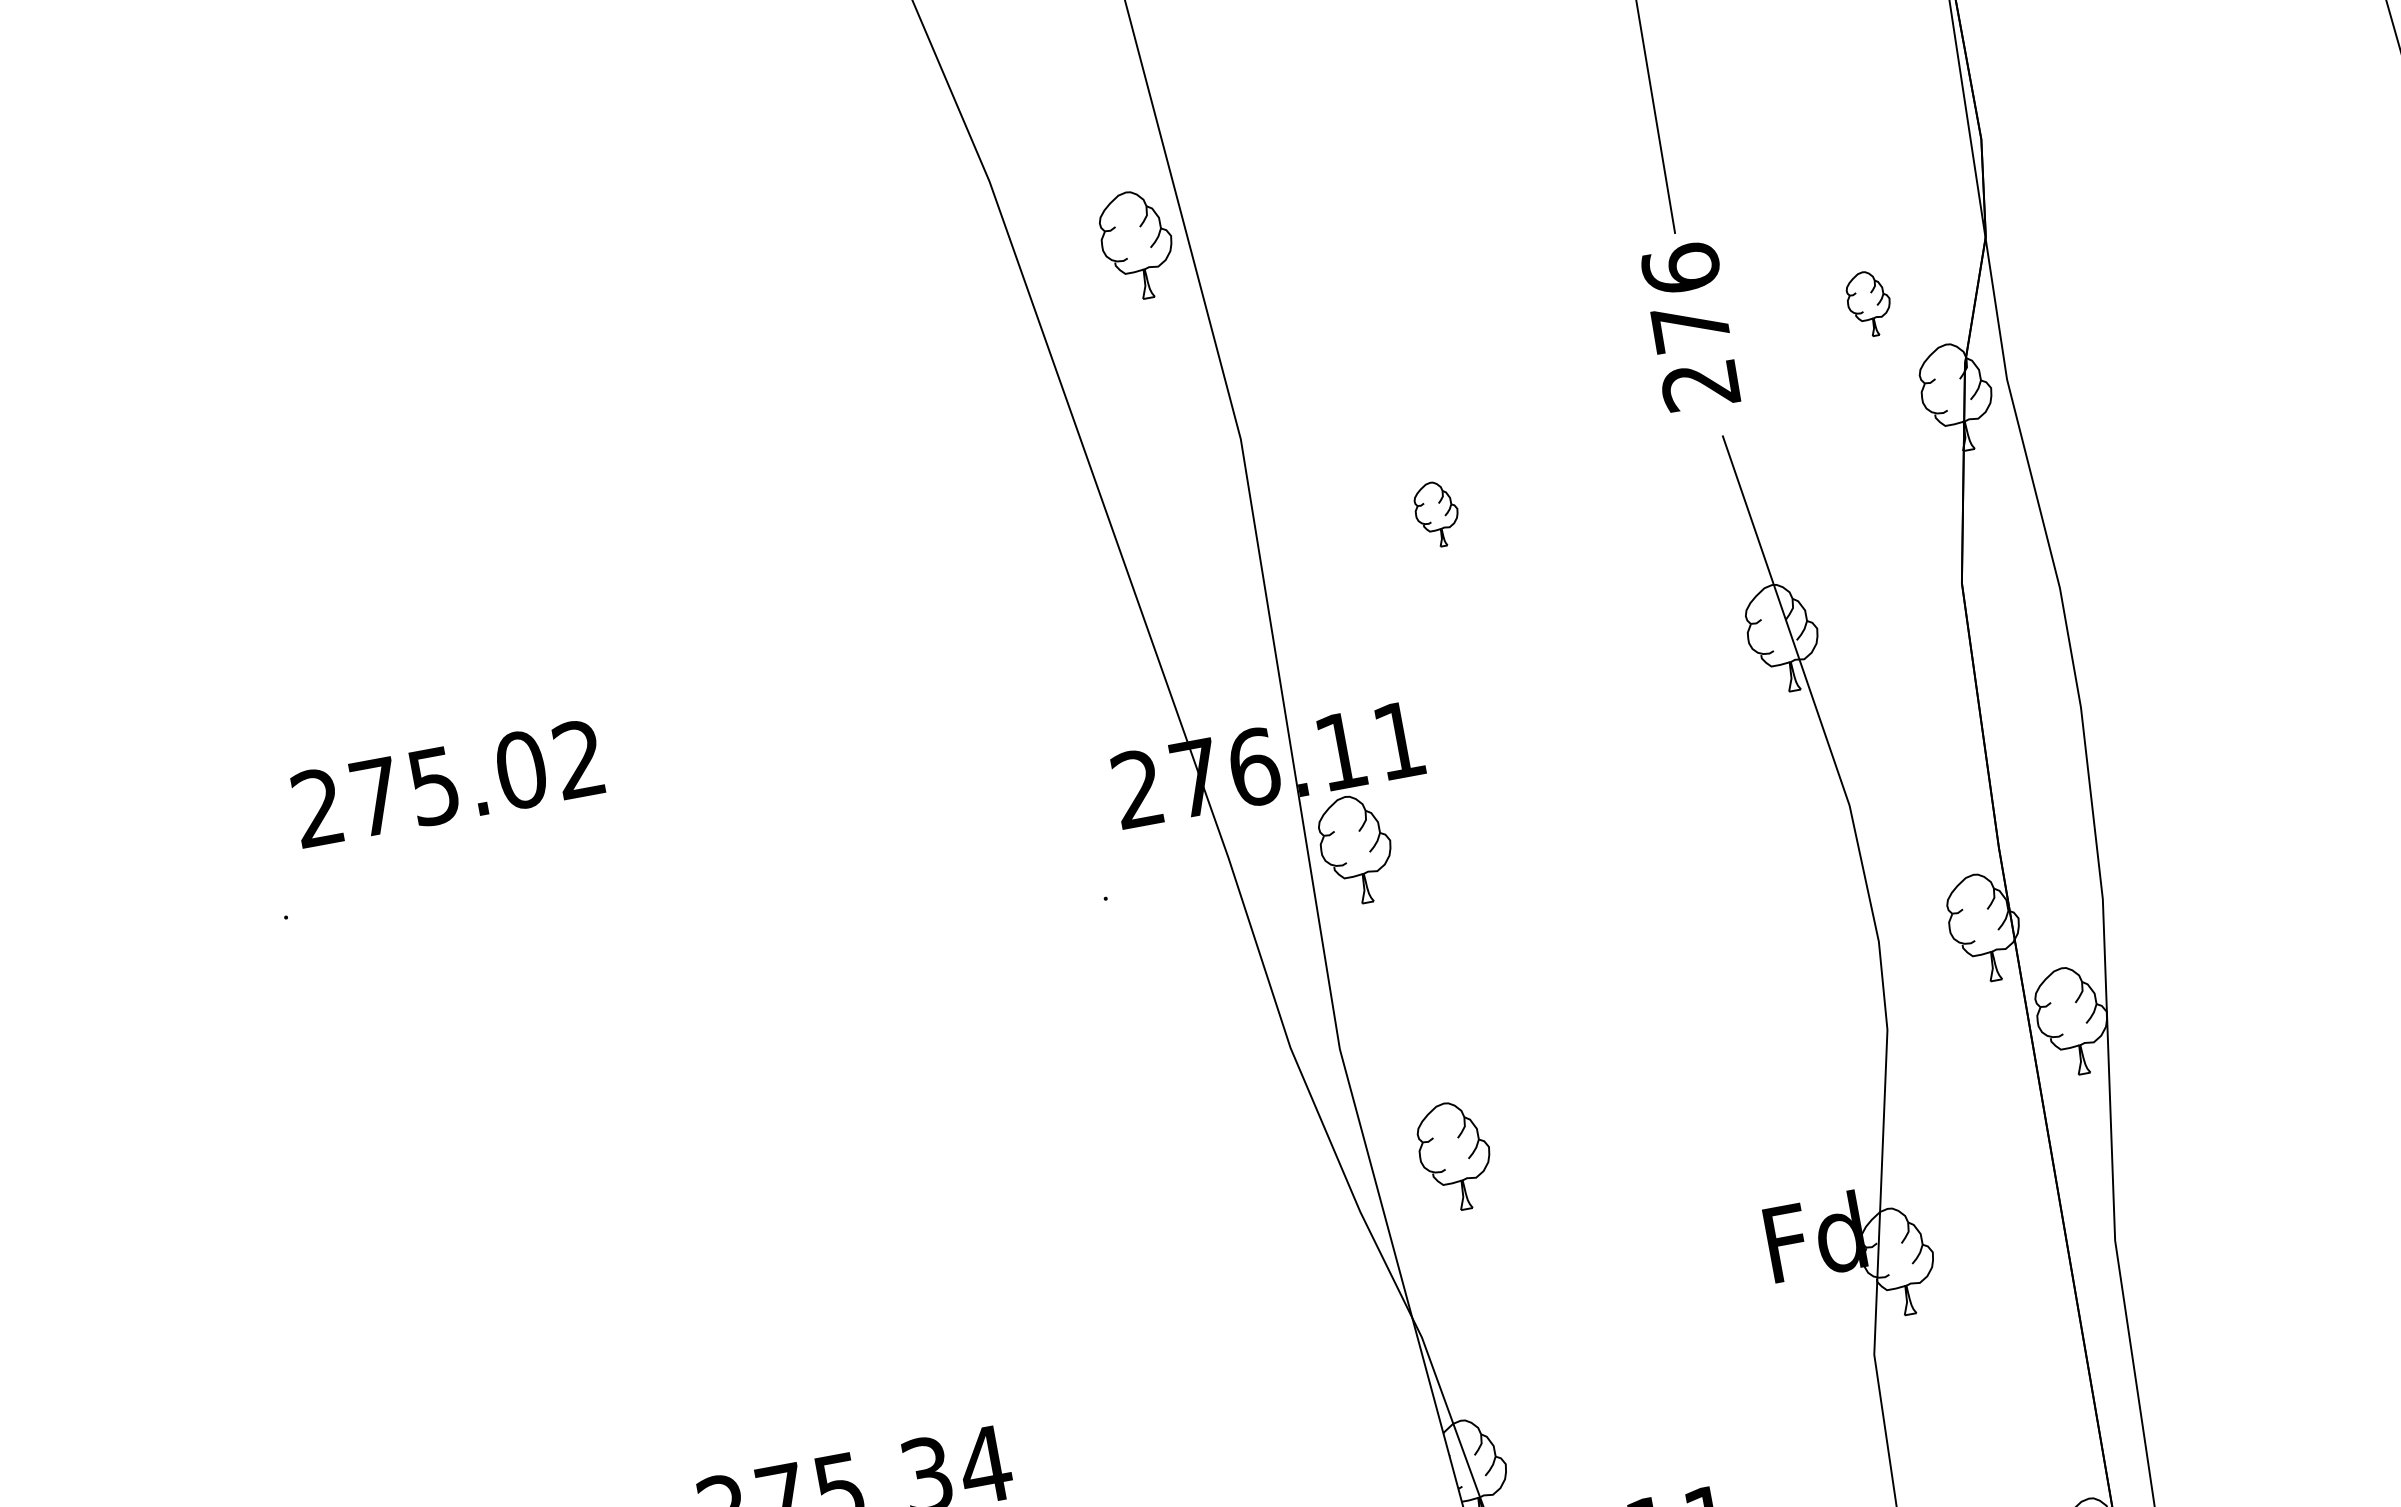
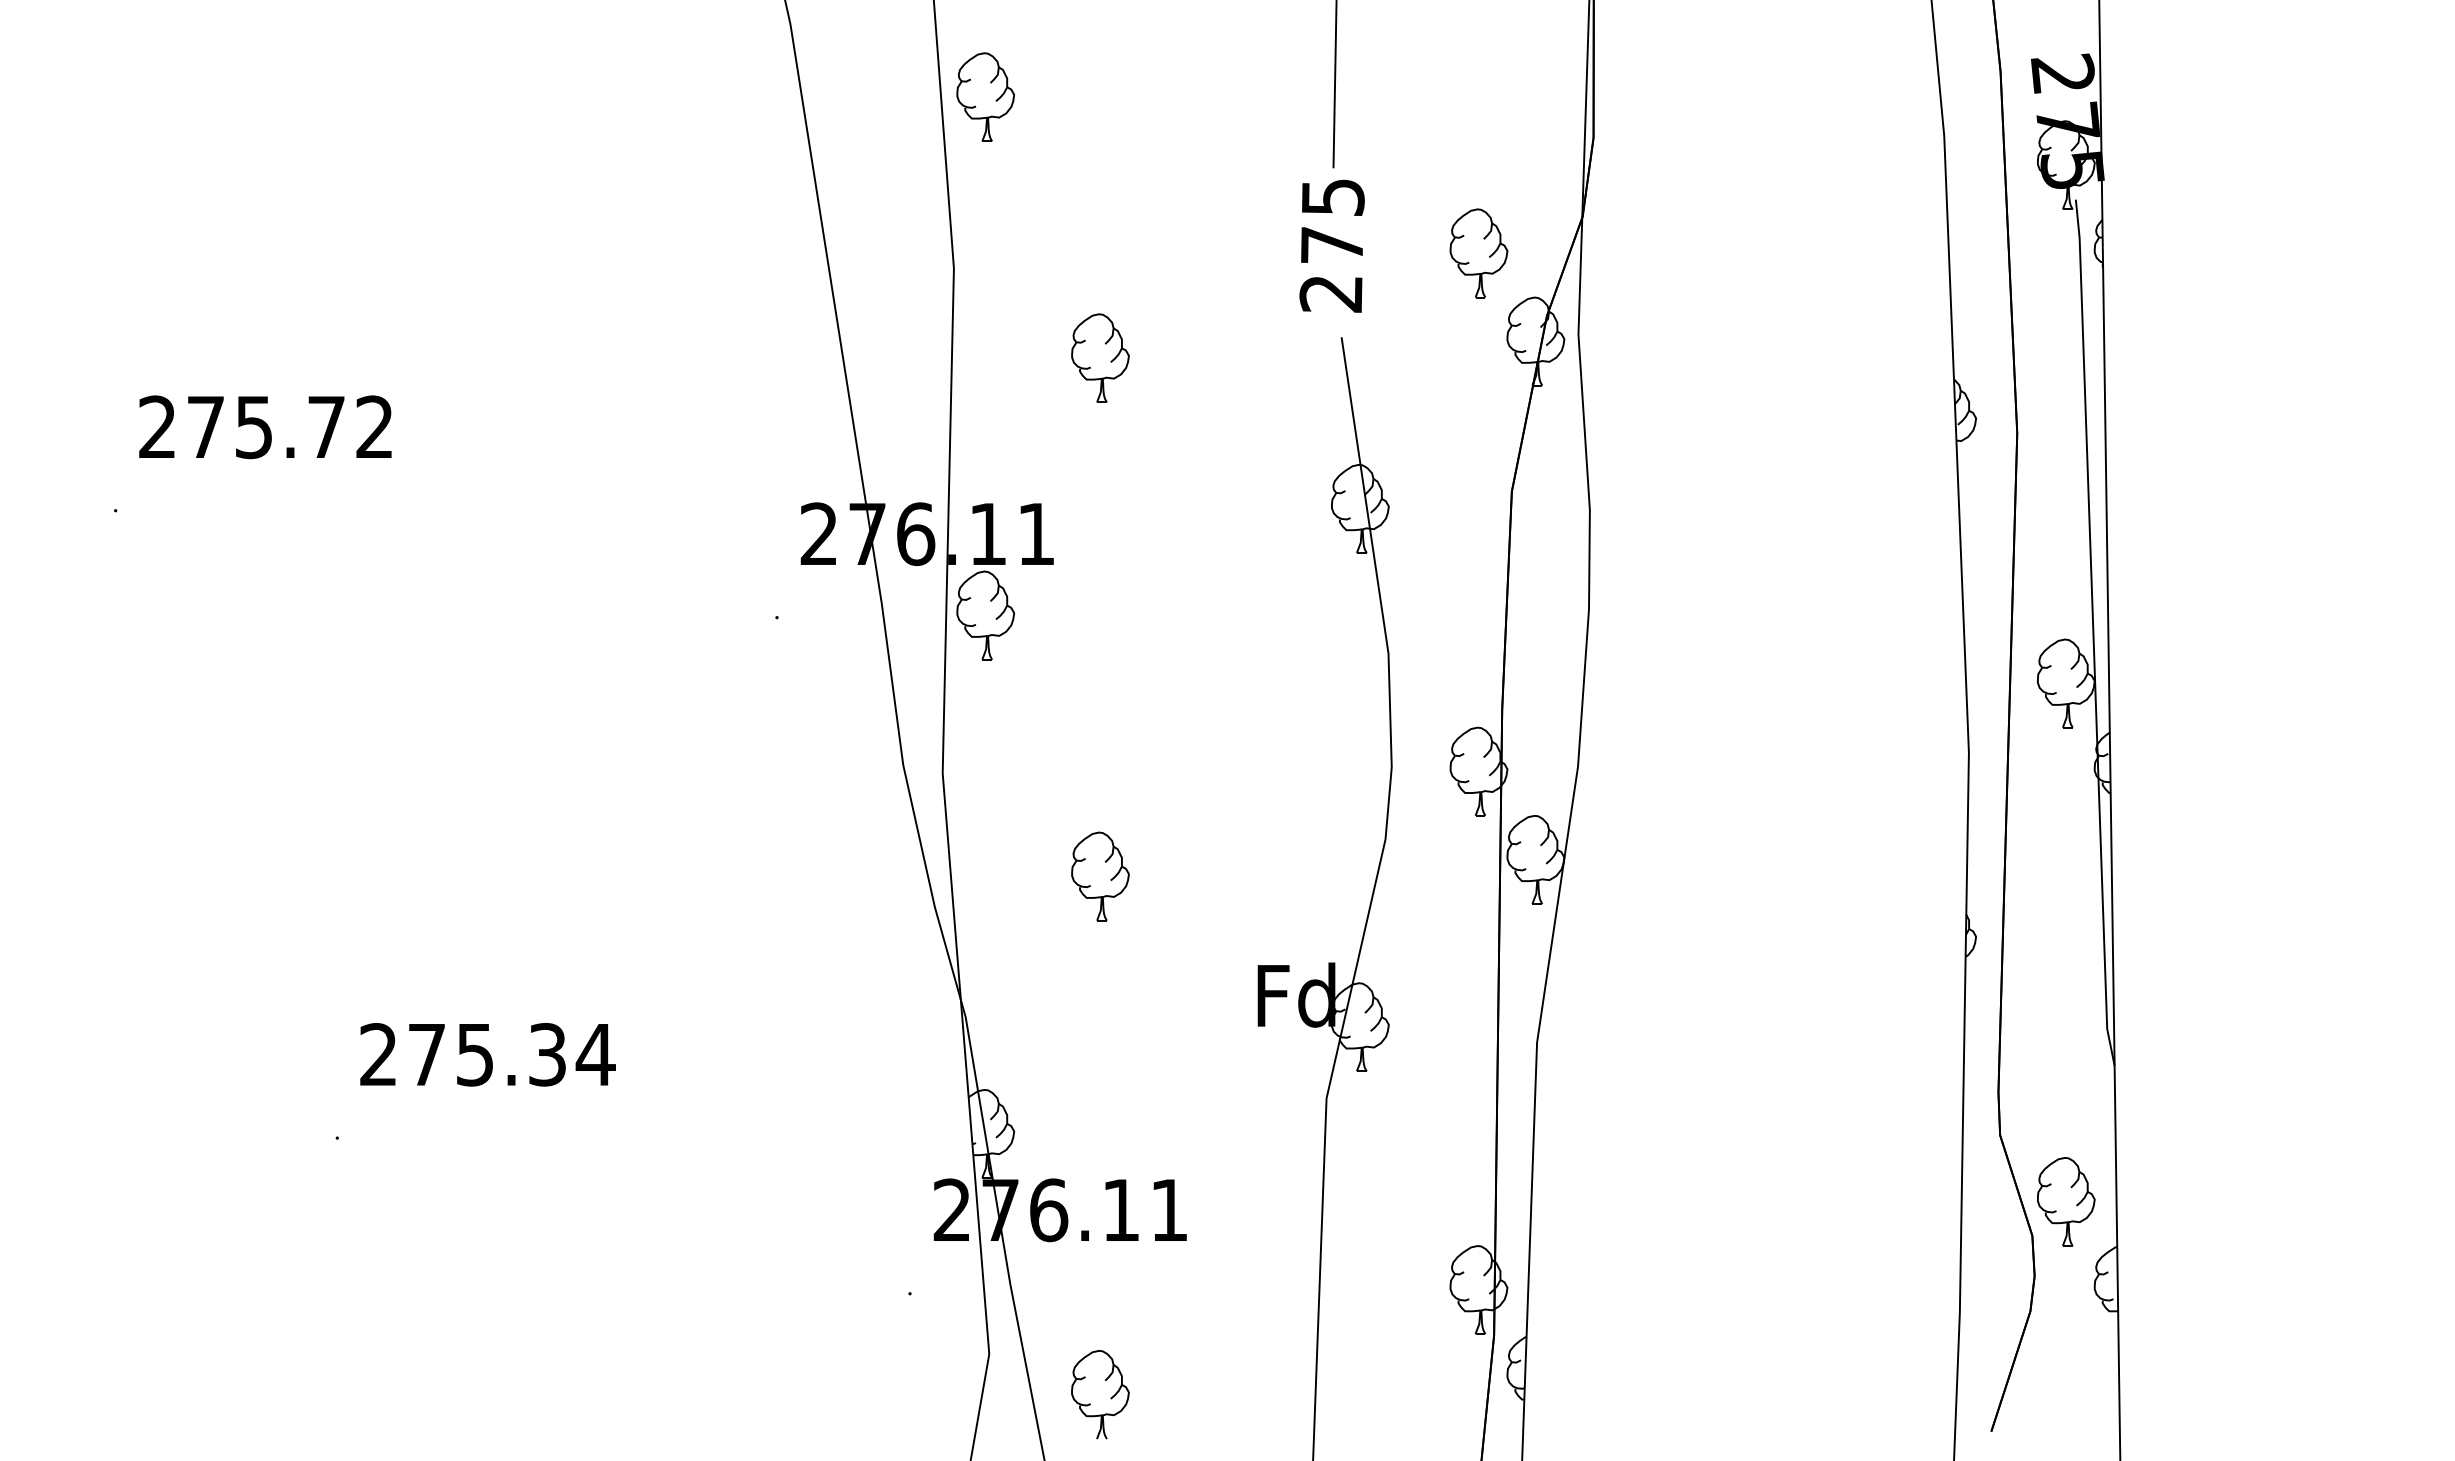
part: (1136, 244) -> (985, 96), moved
text: (1680, 268) -> (1332, 196), 276 -> 275
part: (1868, 304) -> (1478, 253), size x1.67
part: (1437, 513) -> (1100, 357), size x1.67
text: (521, 770) -> (326, 427), 275.02 -> 275.72
part: (1455, 1156) -> (1100, 876), moved

